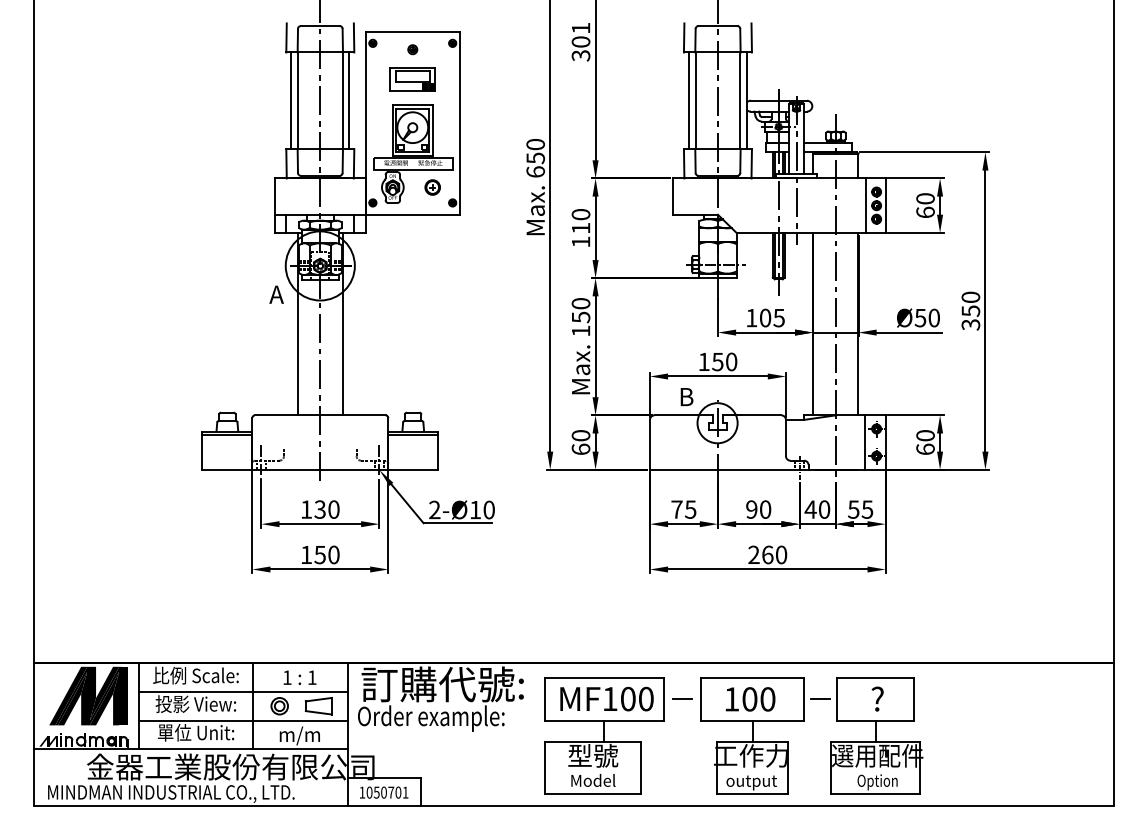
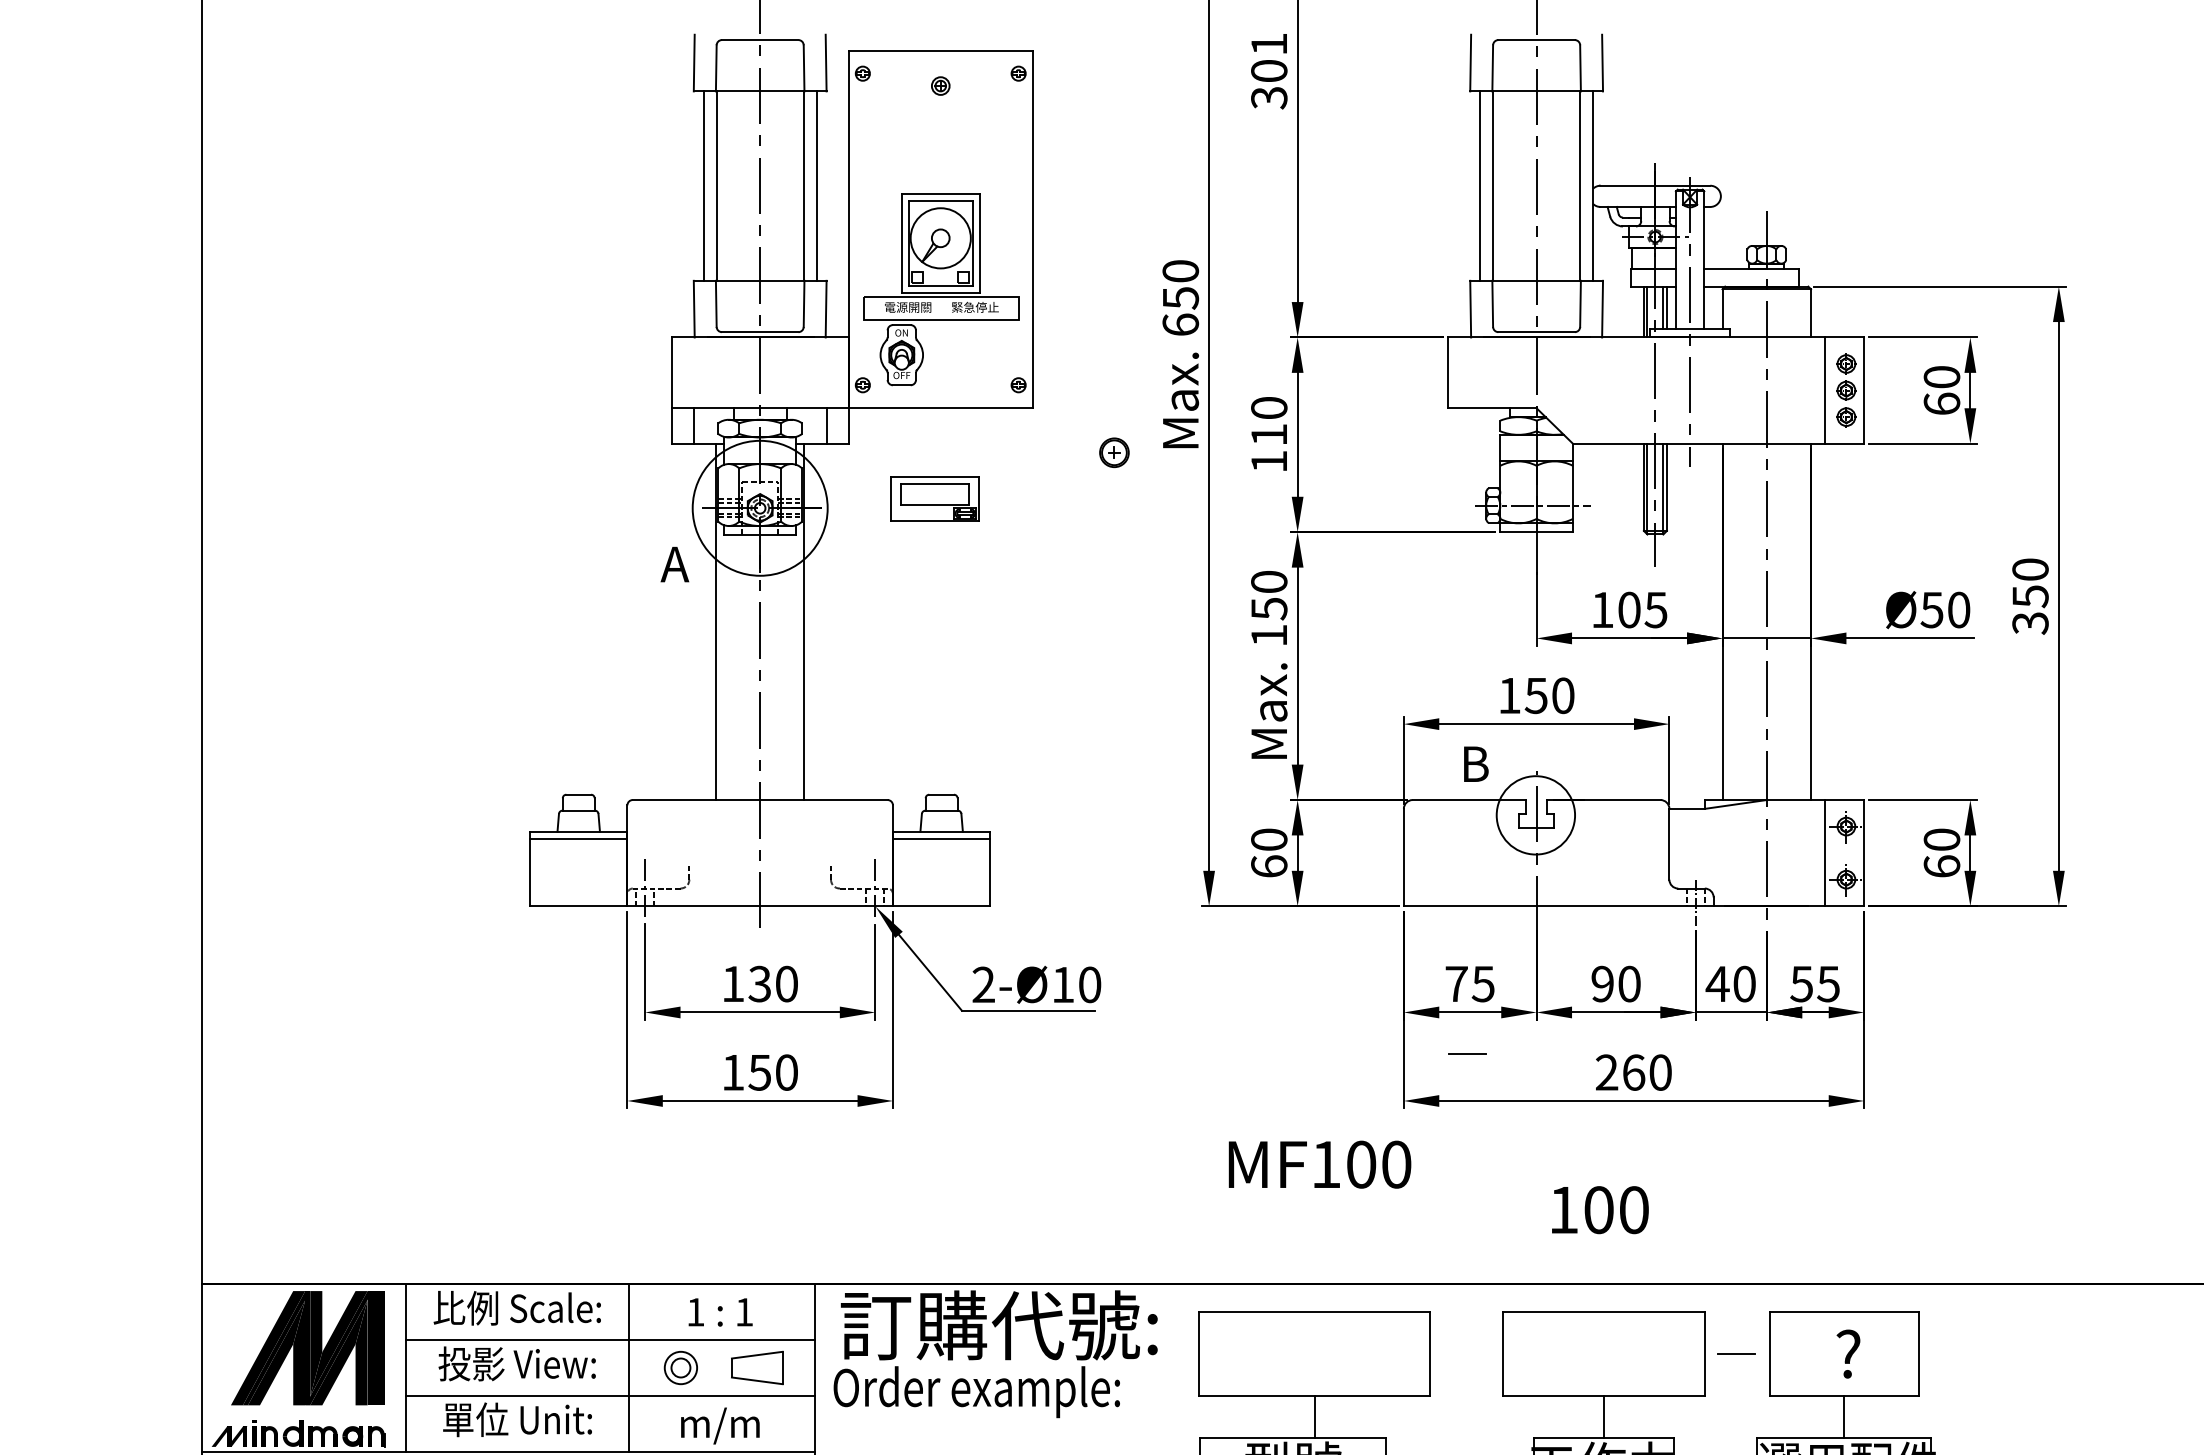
part: (412, 79) -> (934, 499), moved
part: (432, 187) -> (1113, 452), moved
text: (606, 698) -> (1318, 1163), moved
line: (682, 698) -> (1467, 1052), moved
text: (750, 699) -> (1600, 1210), moved

